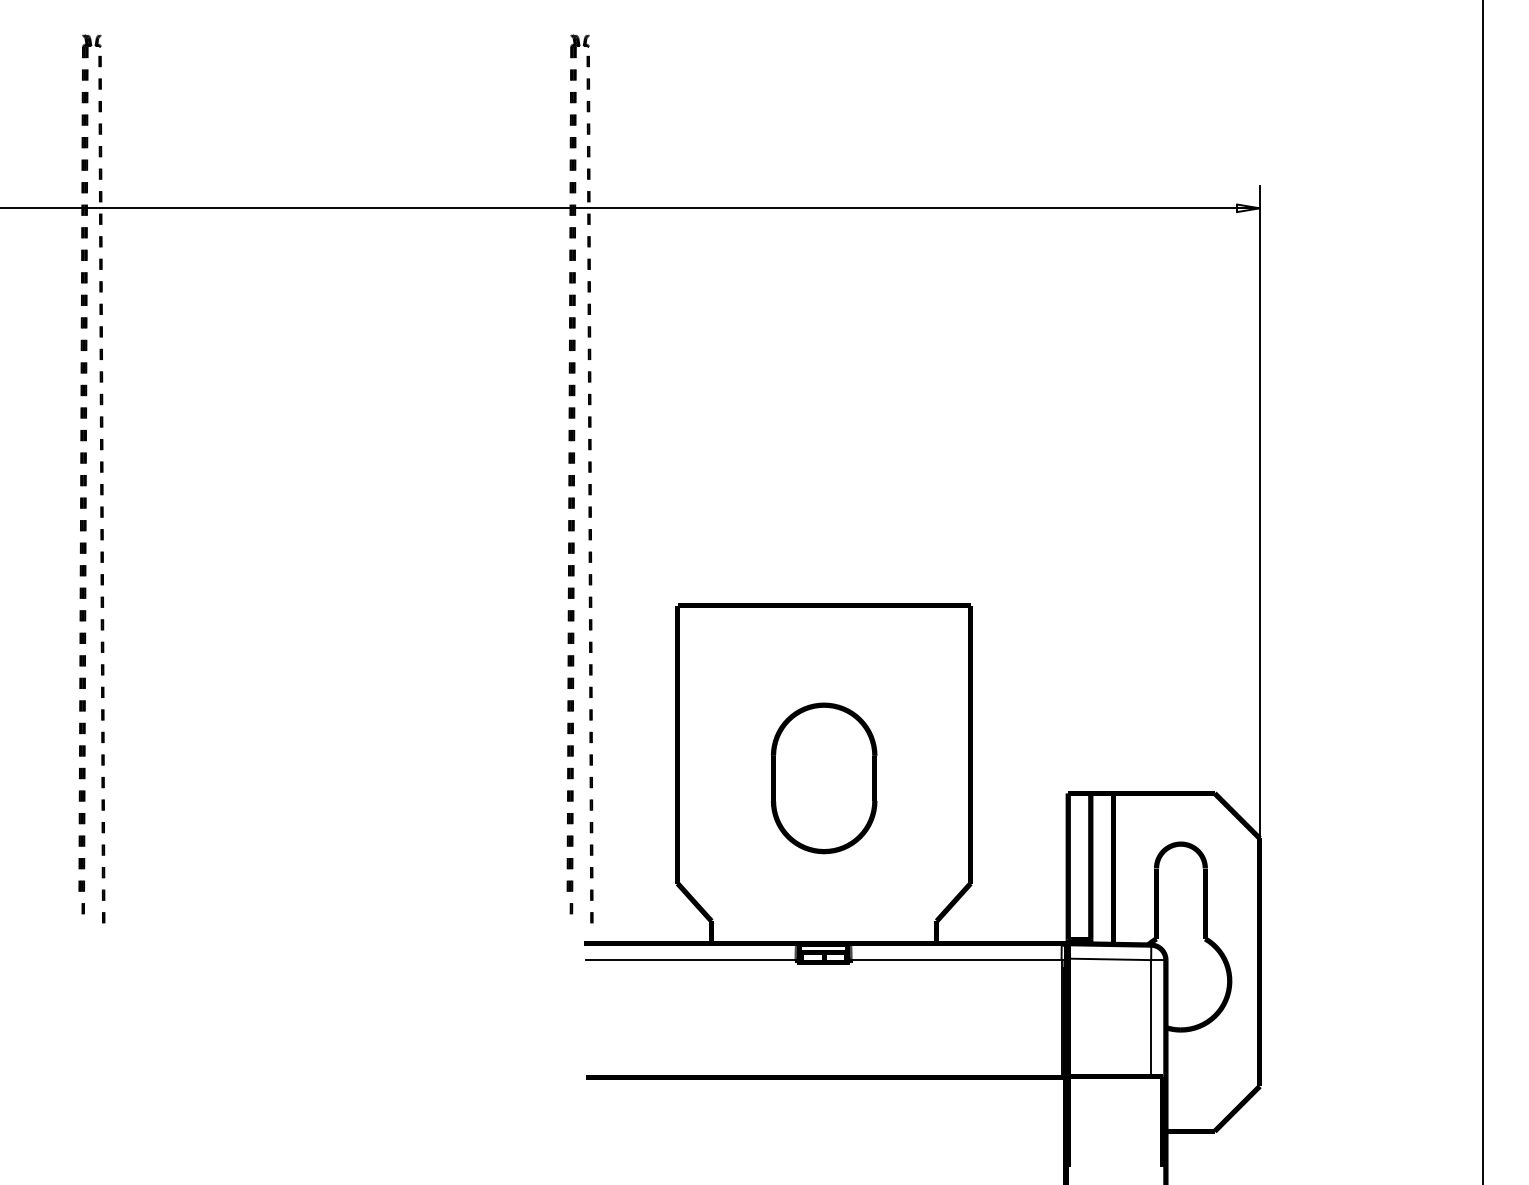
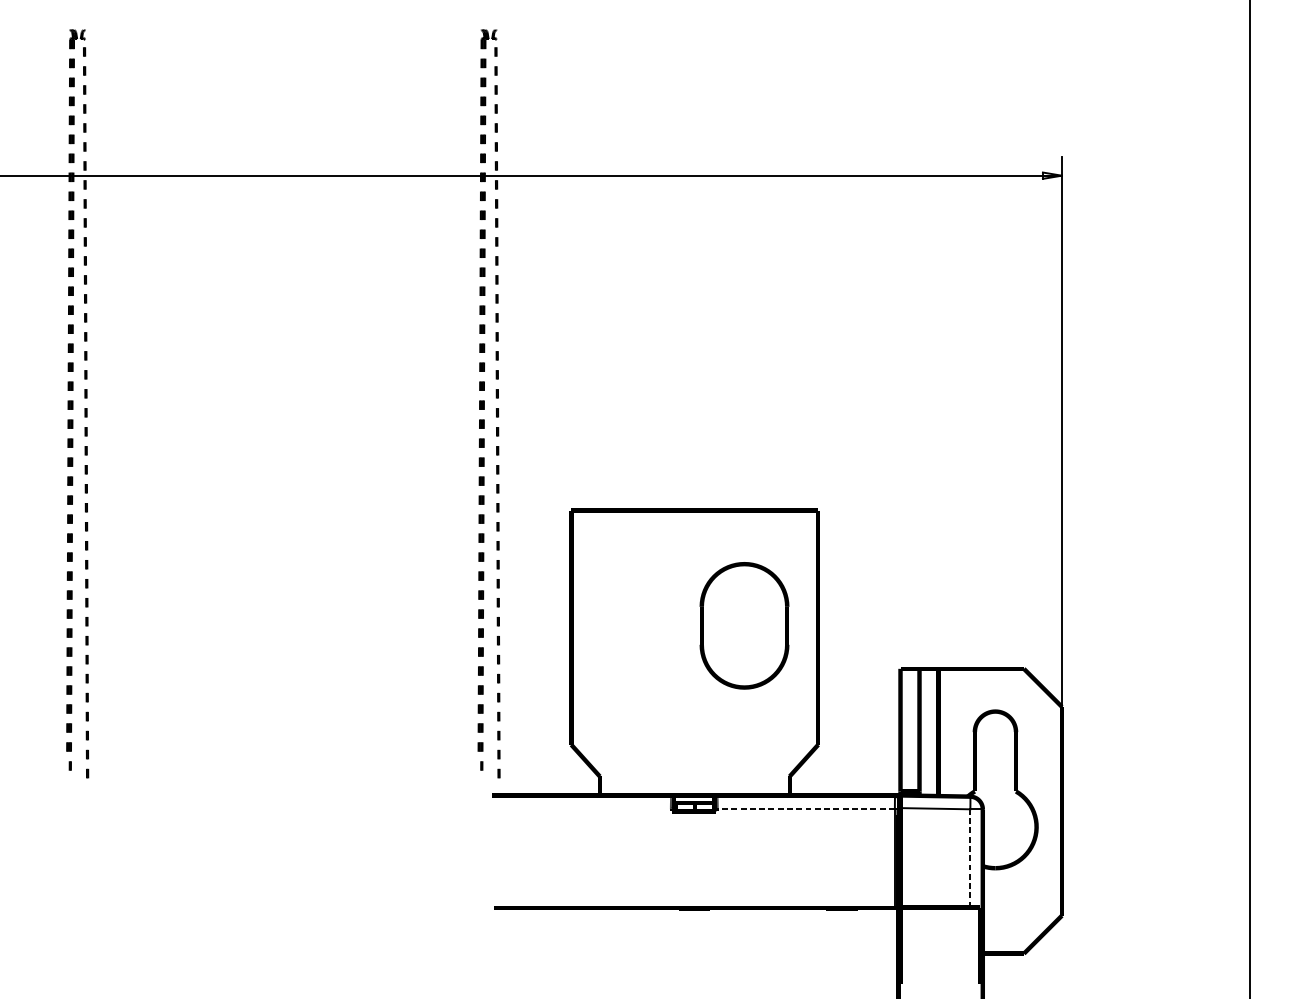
part: (823, 778) -> (743, 625), moved
line: (691, 960) -> (582, 809), removed
line: (955, 960) -> (805, 809), solid -> dashed
line: (1151, 1017) -> (970, 857), solid -> dashed

